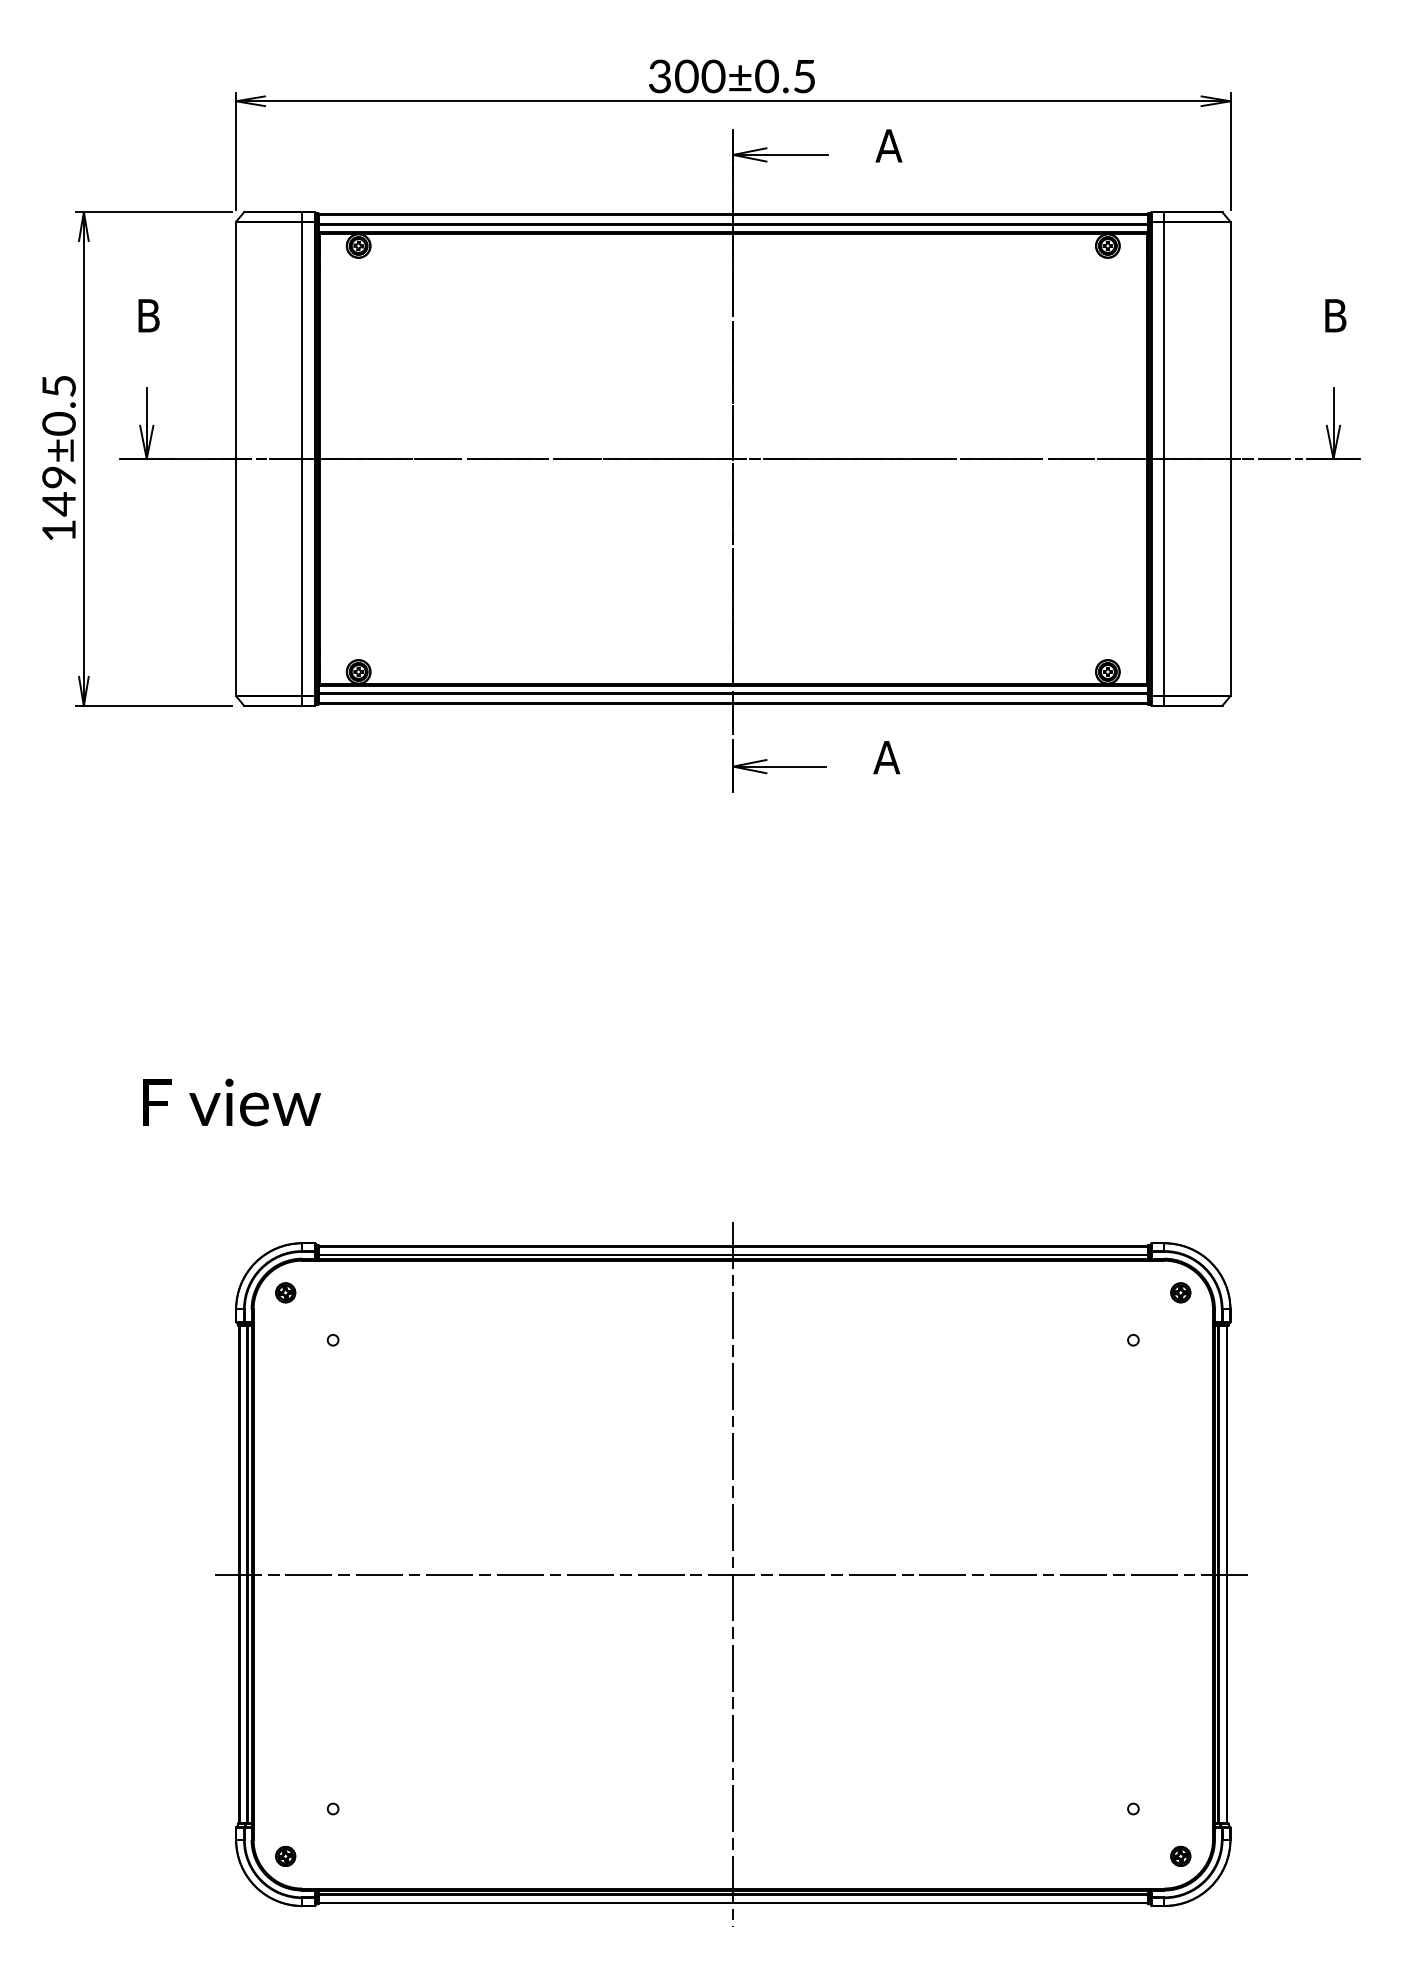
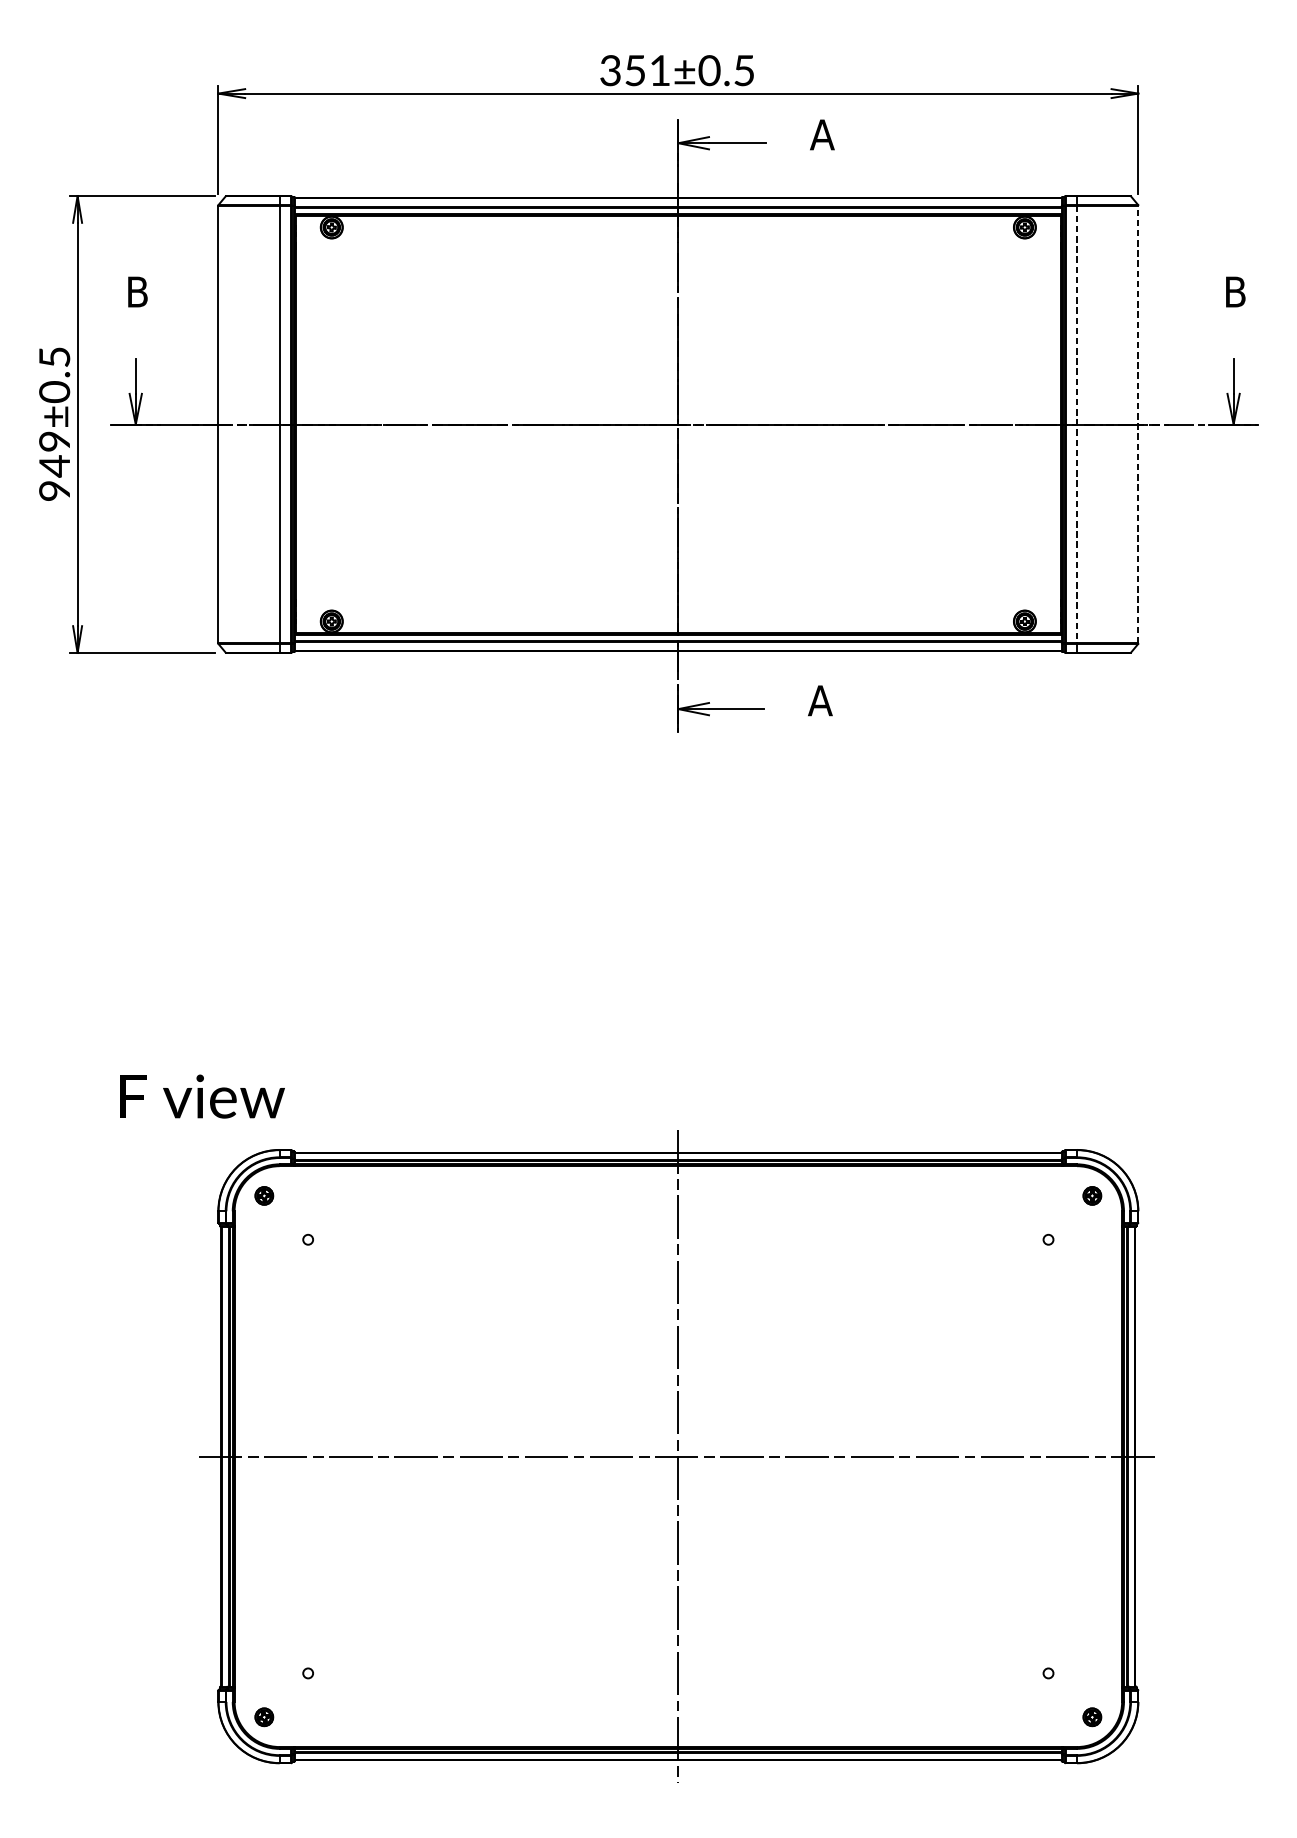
text: (700, 76) -> (648, 70), 300±0.5 -> 351±0.5
line: (1164, 459) -> (1077, 424), solid -> dashed
line: (1230, 459) -> (1138, 424), solid -> dashed
text: (58, 530) -> (54, 490), 149±0.5 -> 949±0.5
text: (231, 1102) -> (202, 1096), moved

